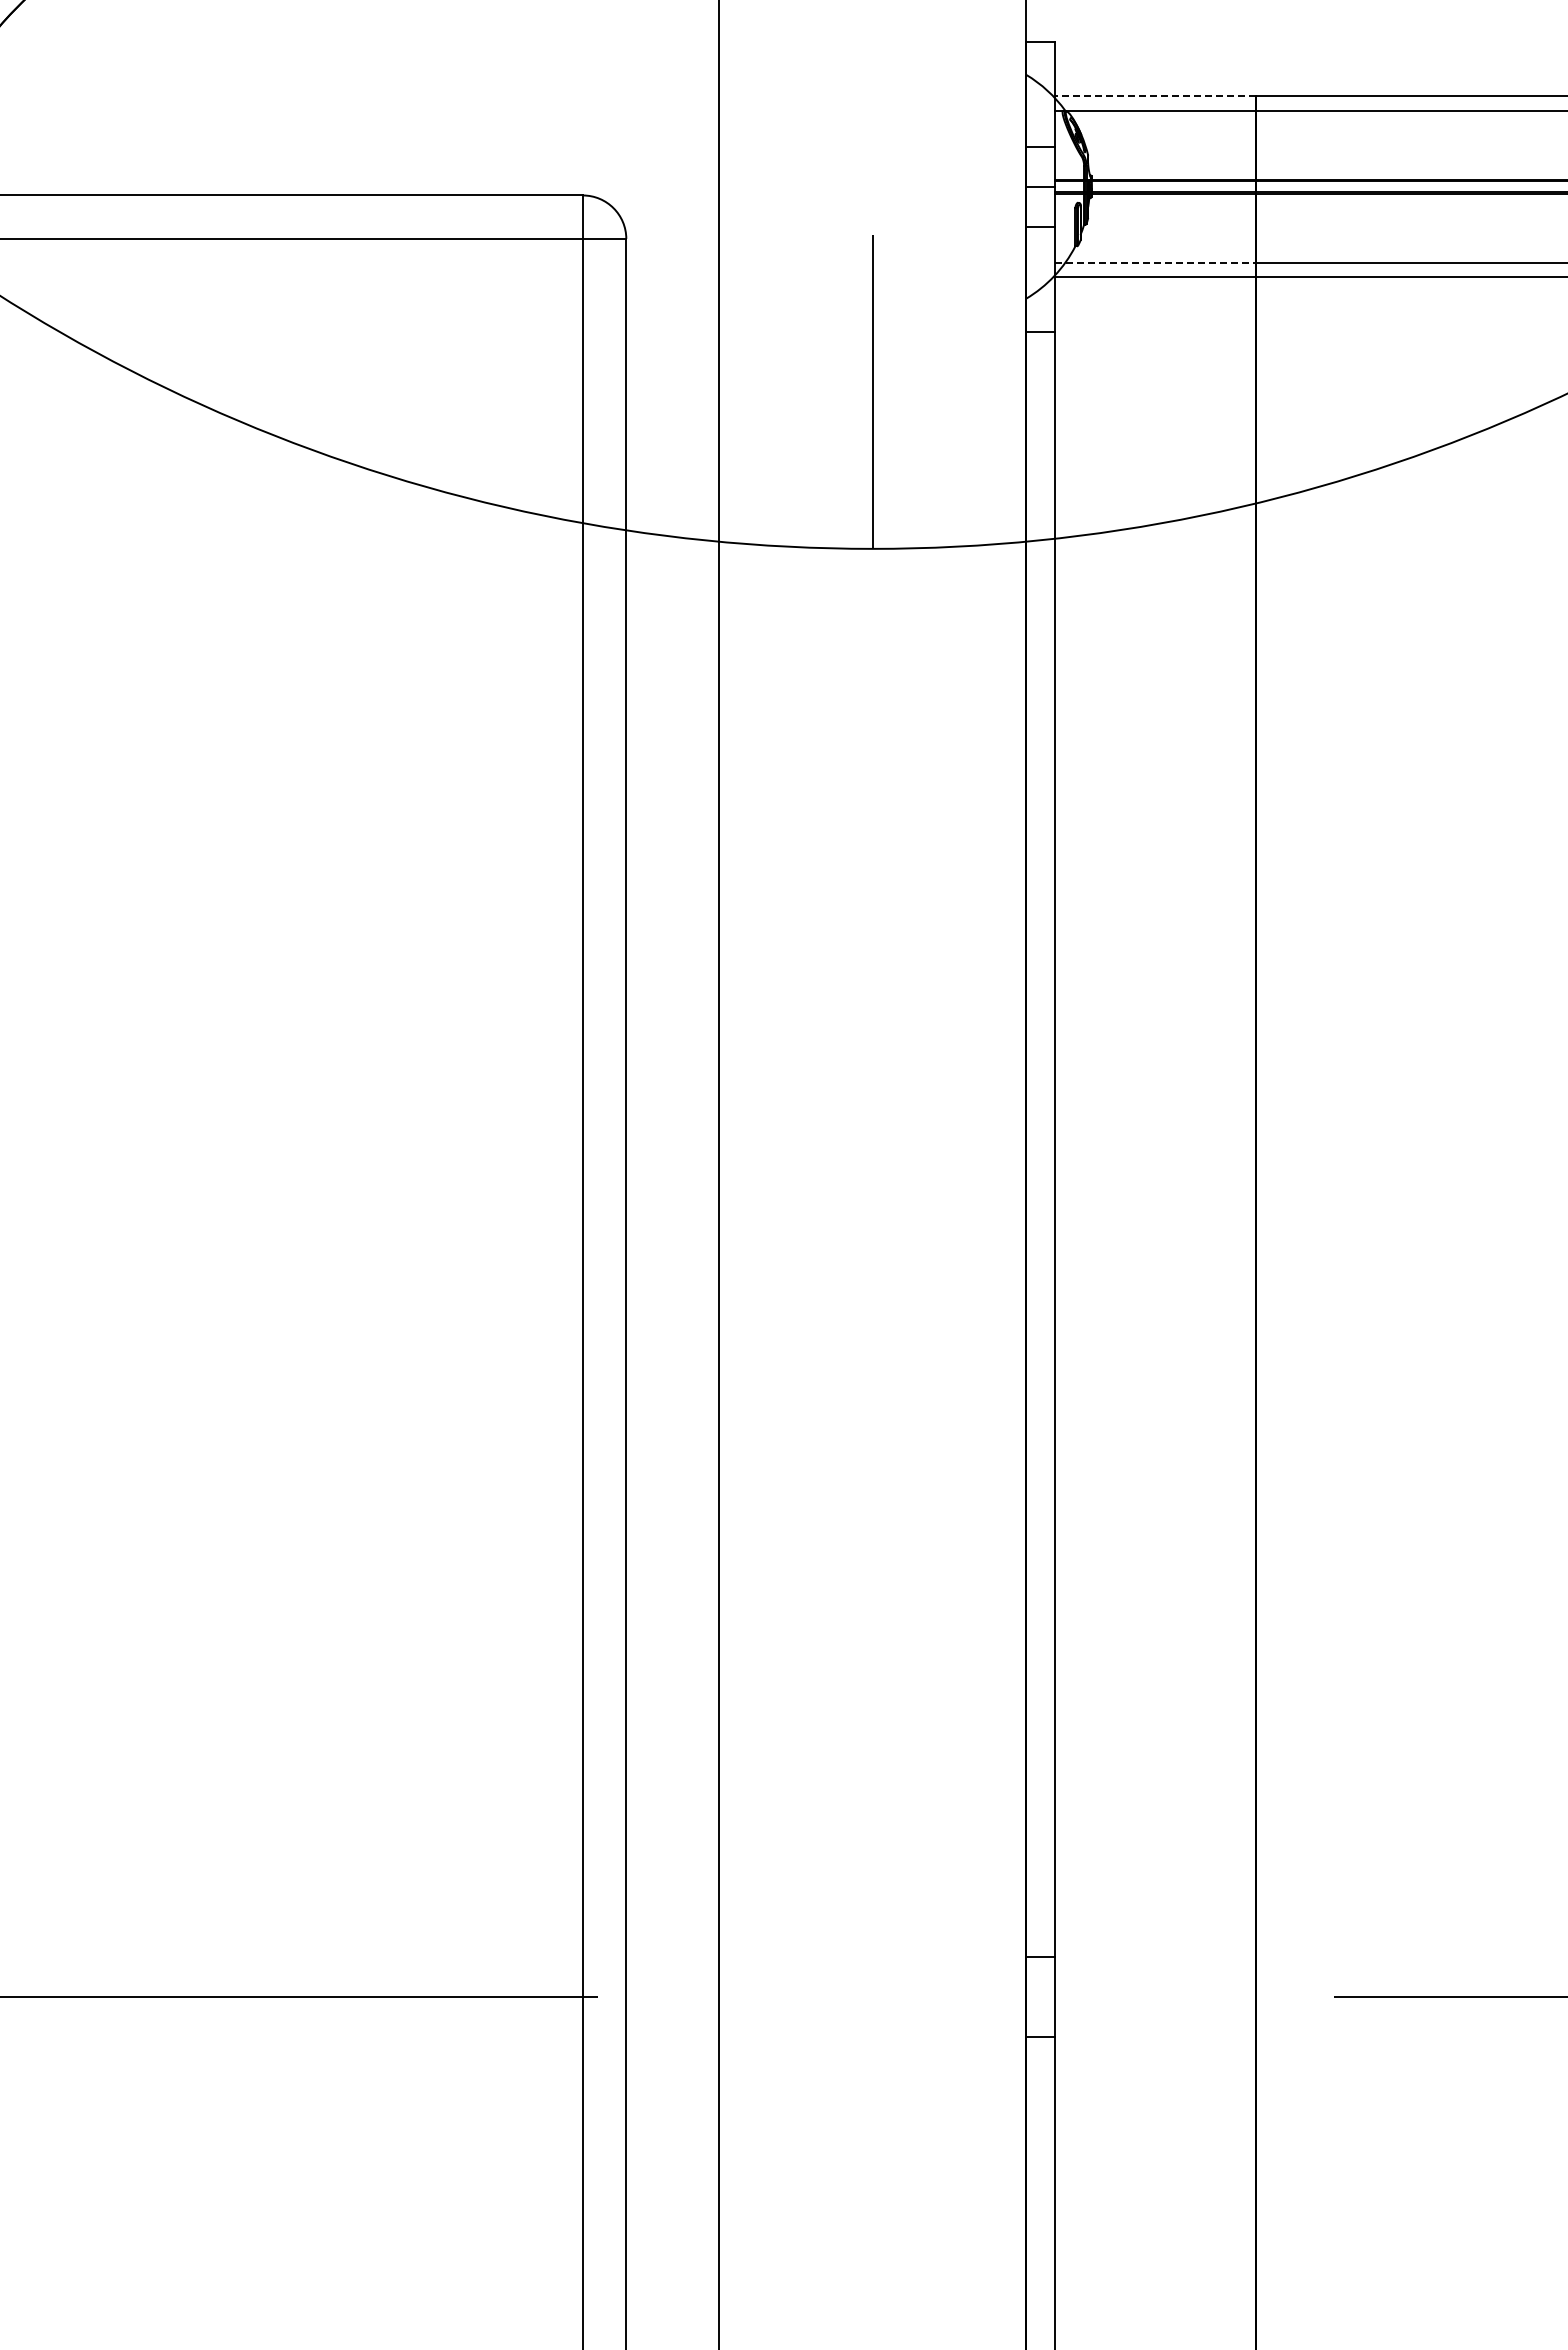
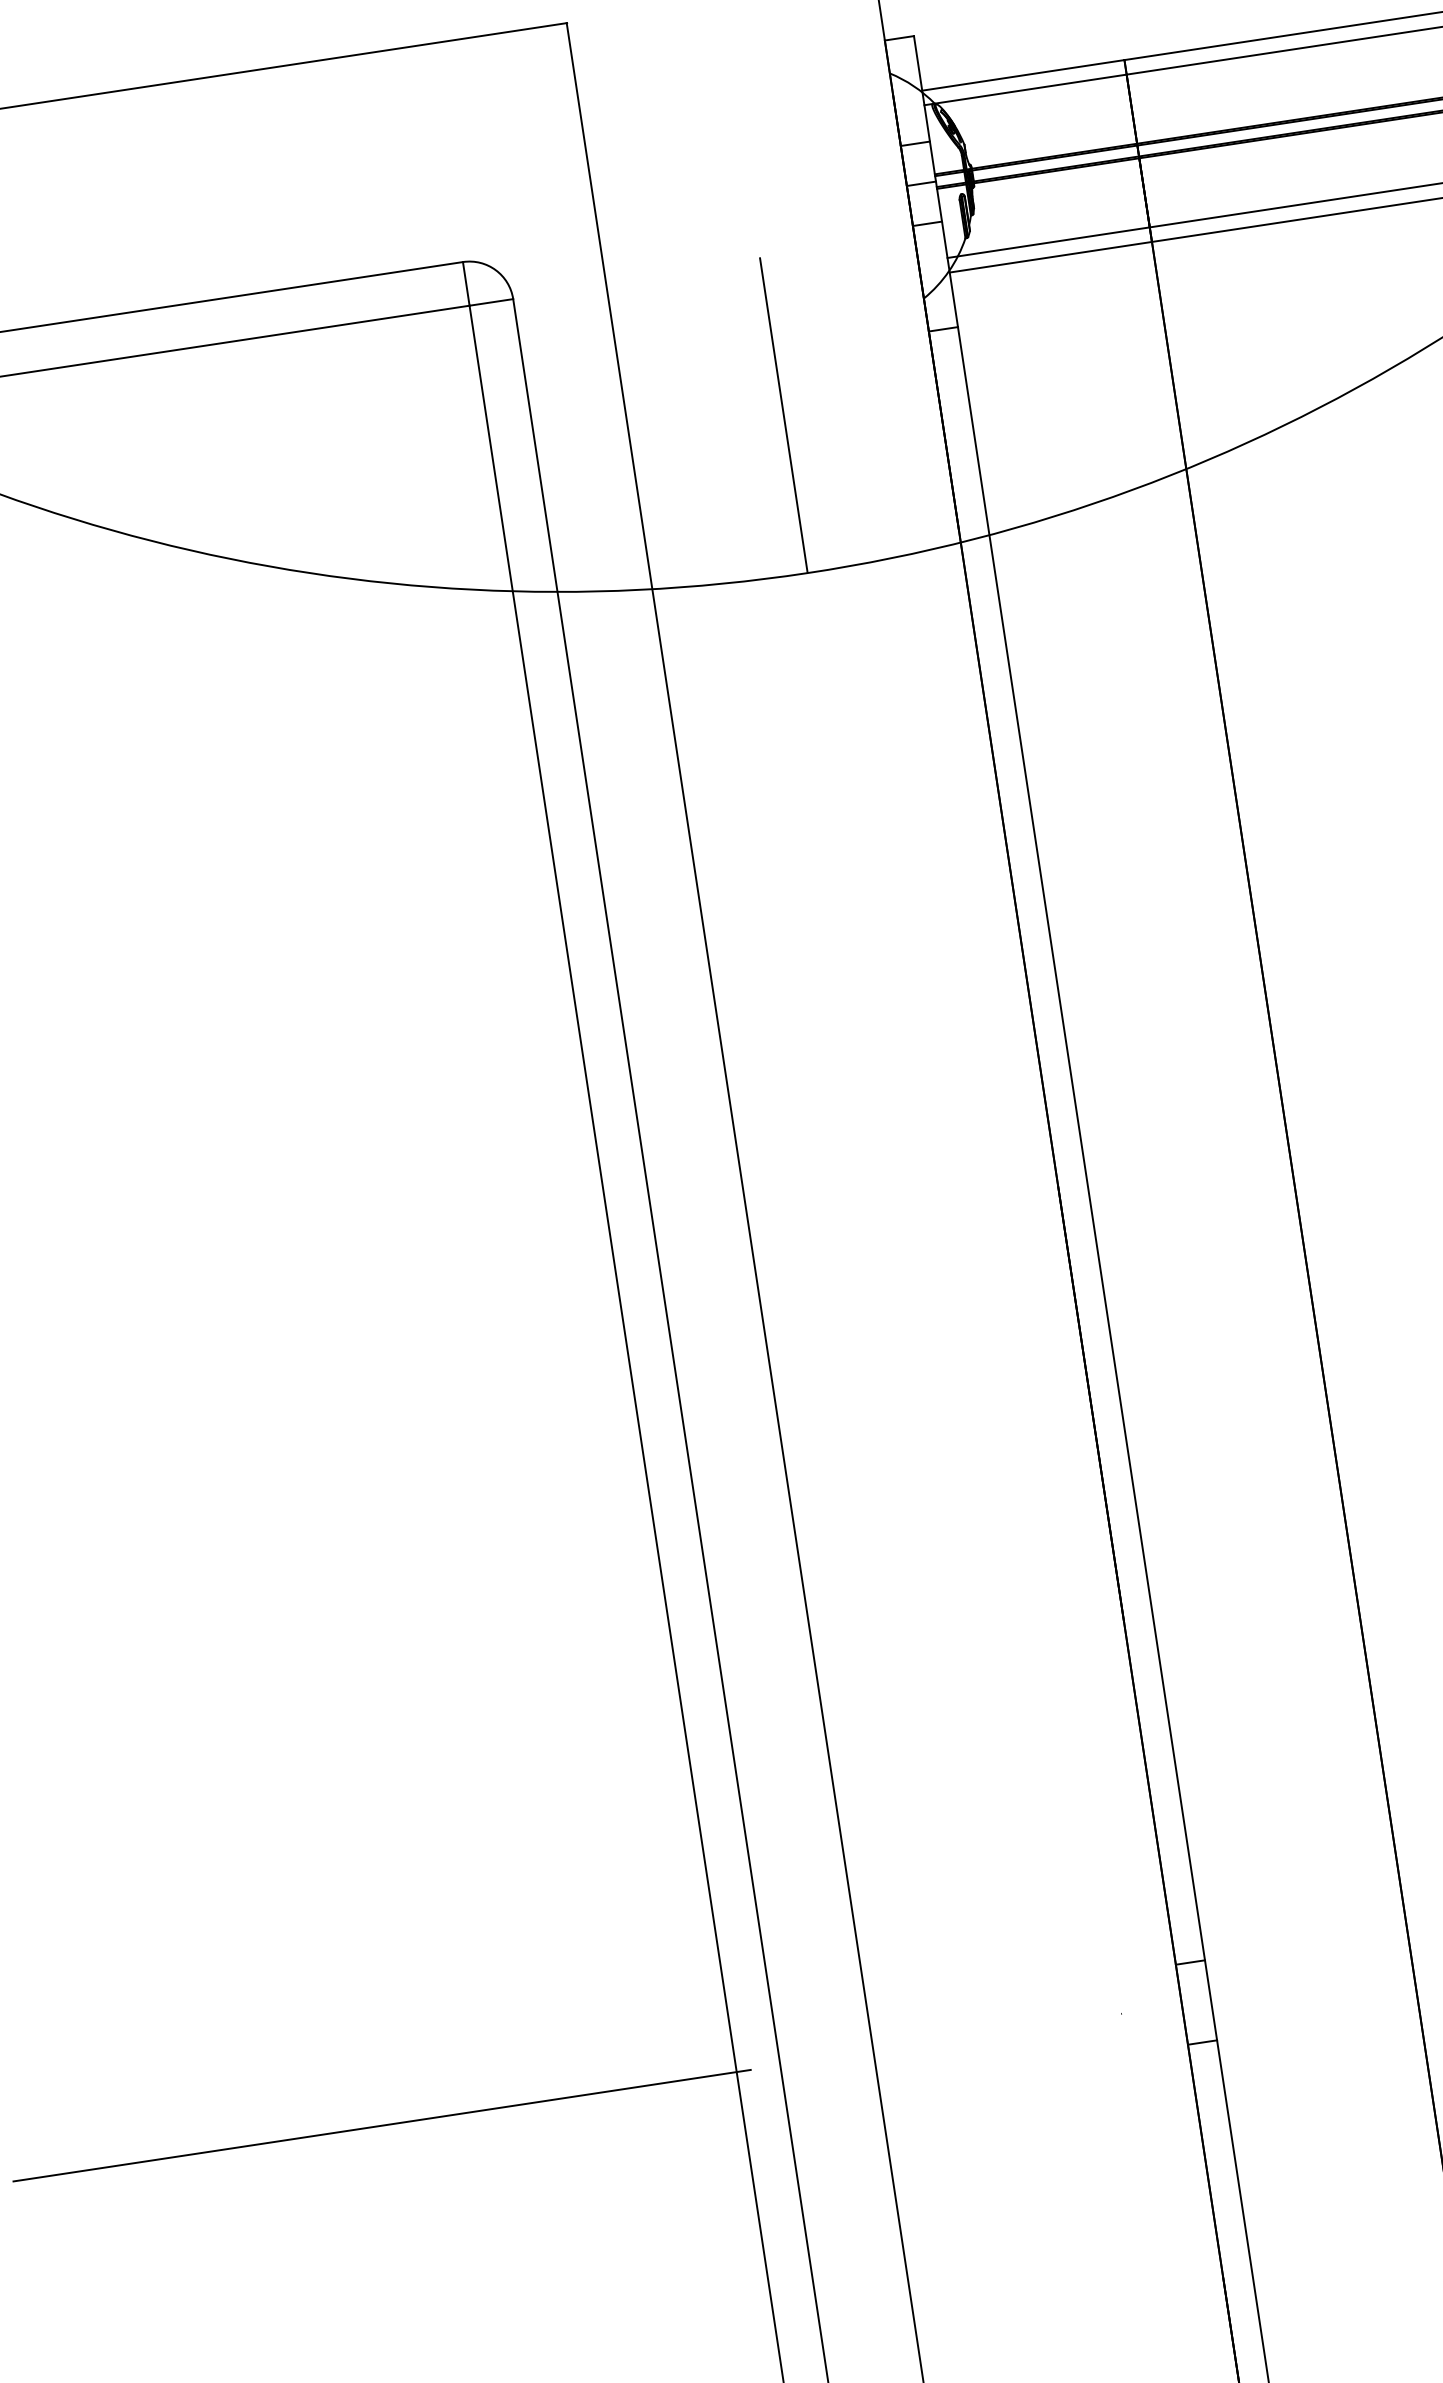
line: (1155, 96) -> (1023, 75), dashed -> solid
line: (1155, 262) -> (1048, 242), dashed -> solid

